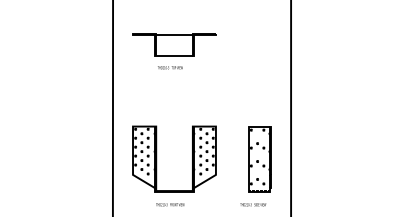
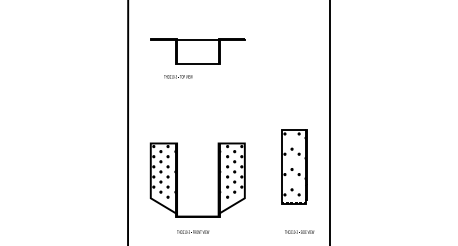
text: (170, 67) -> (178, 76), moved
part: (259, 159) -> (294, 167), moved
text: (253, 204) -> (299, 231), moved

